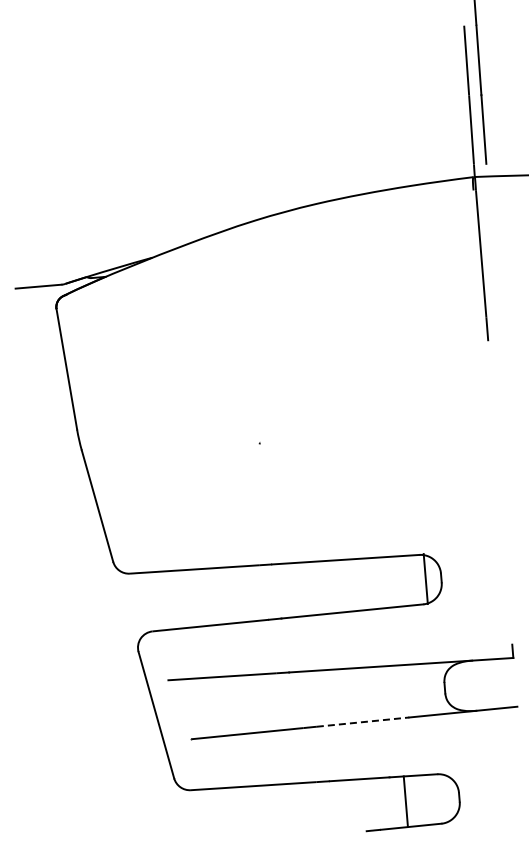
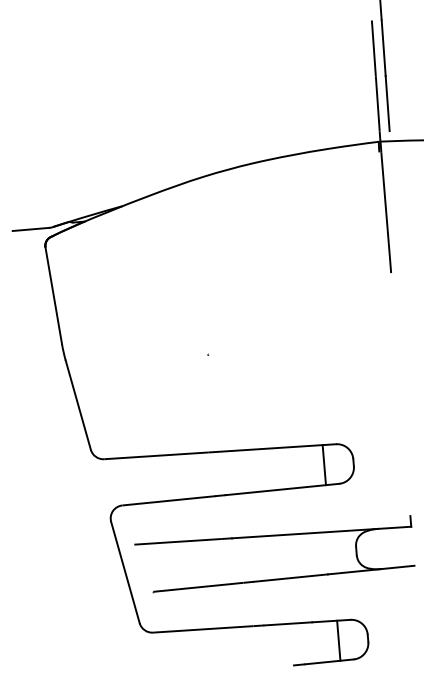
line: (425, 579) -> (324, 465), moved
line: (363, 722) -> (291, 578), dashed -> solid
line: (405, 801) -> (338, 640), moved

